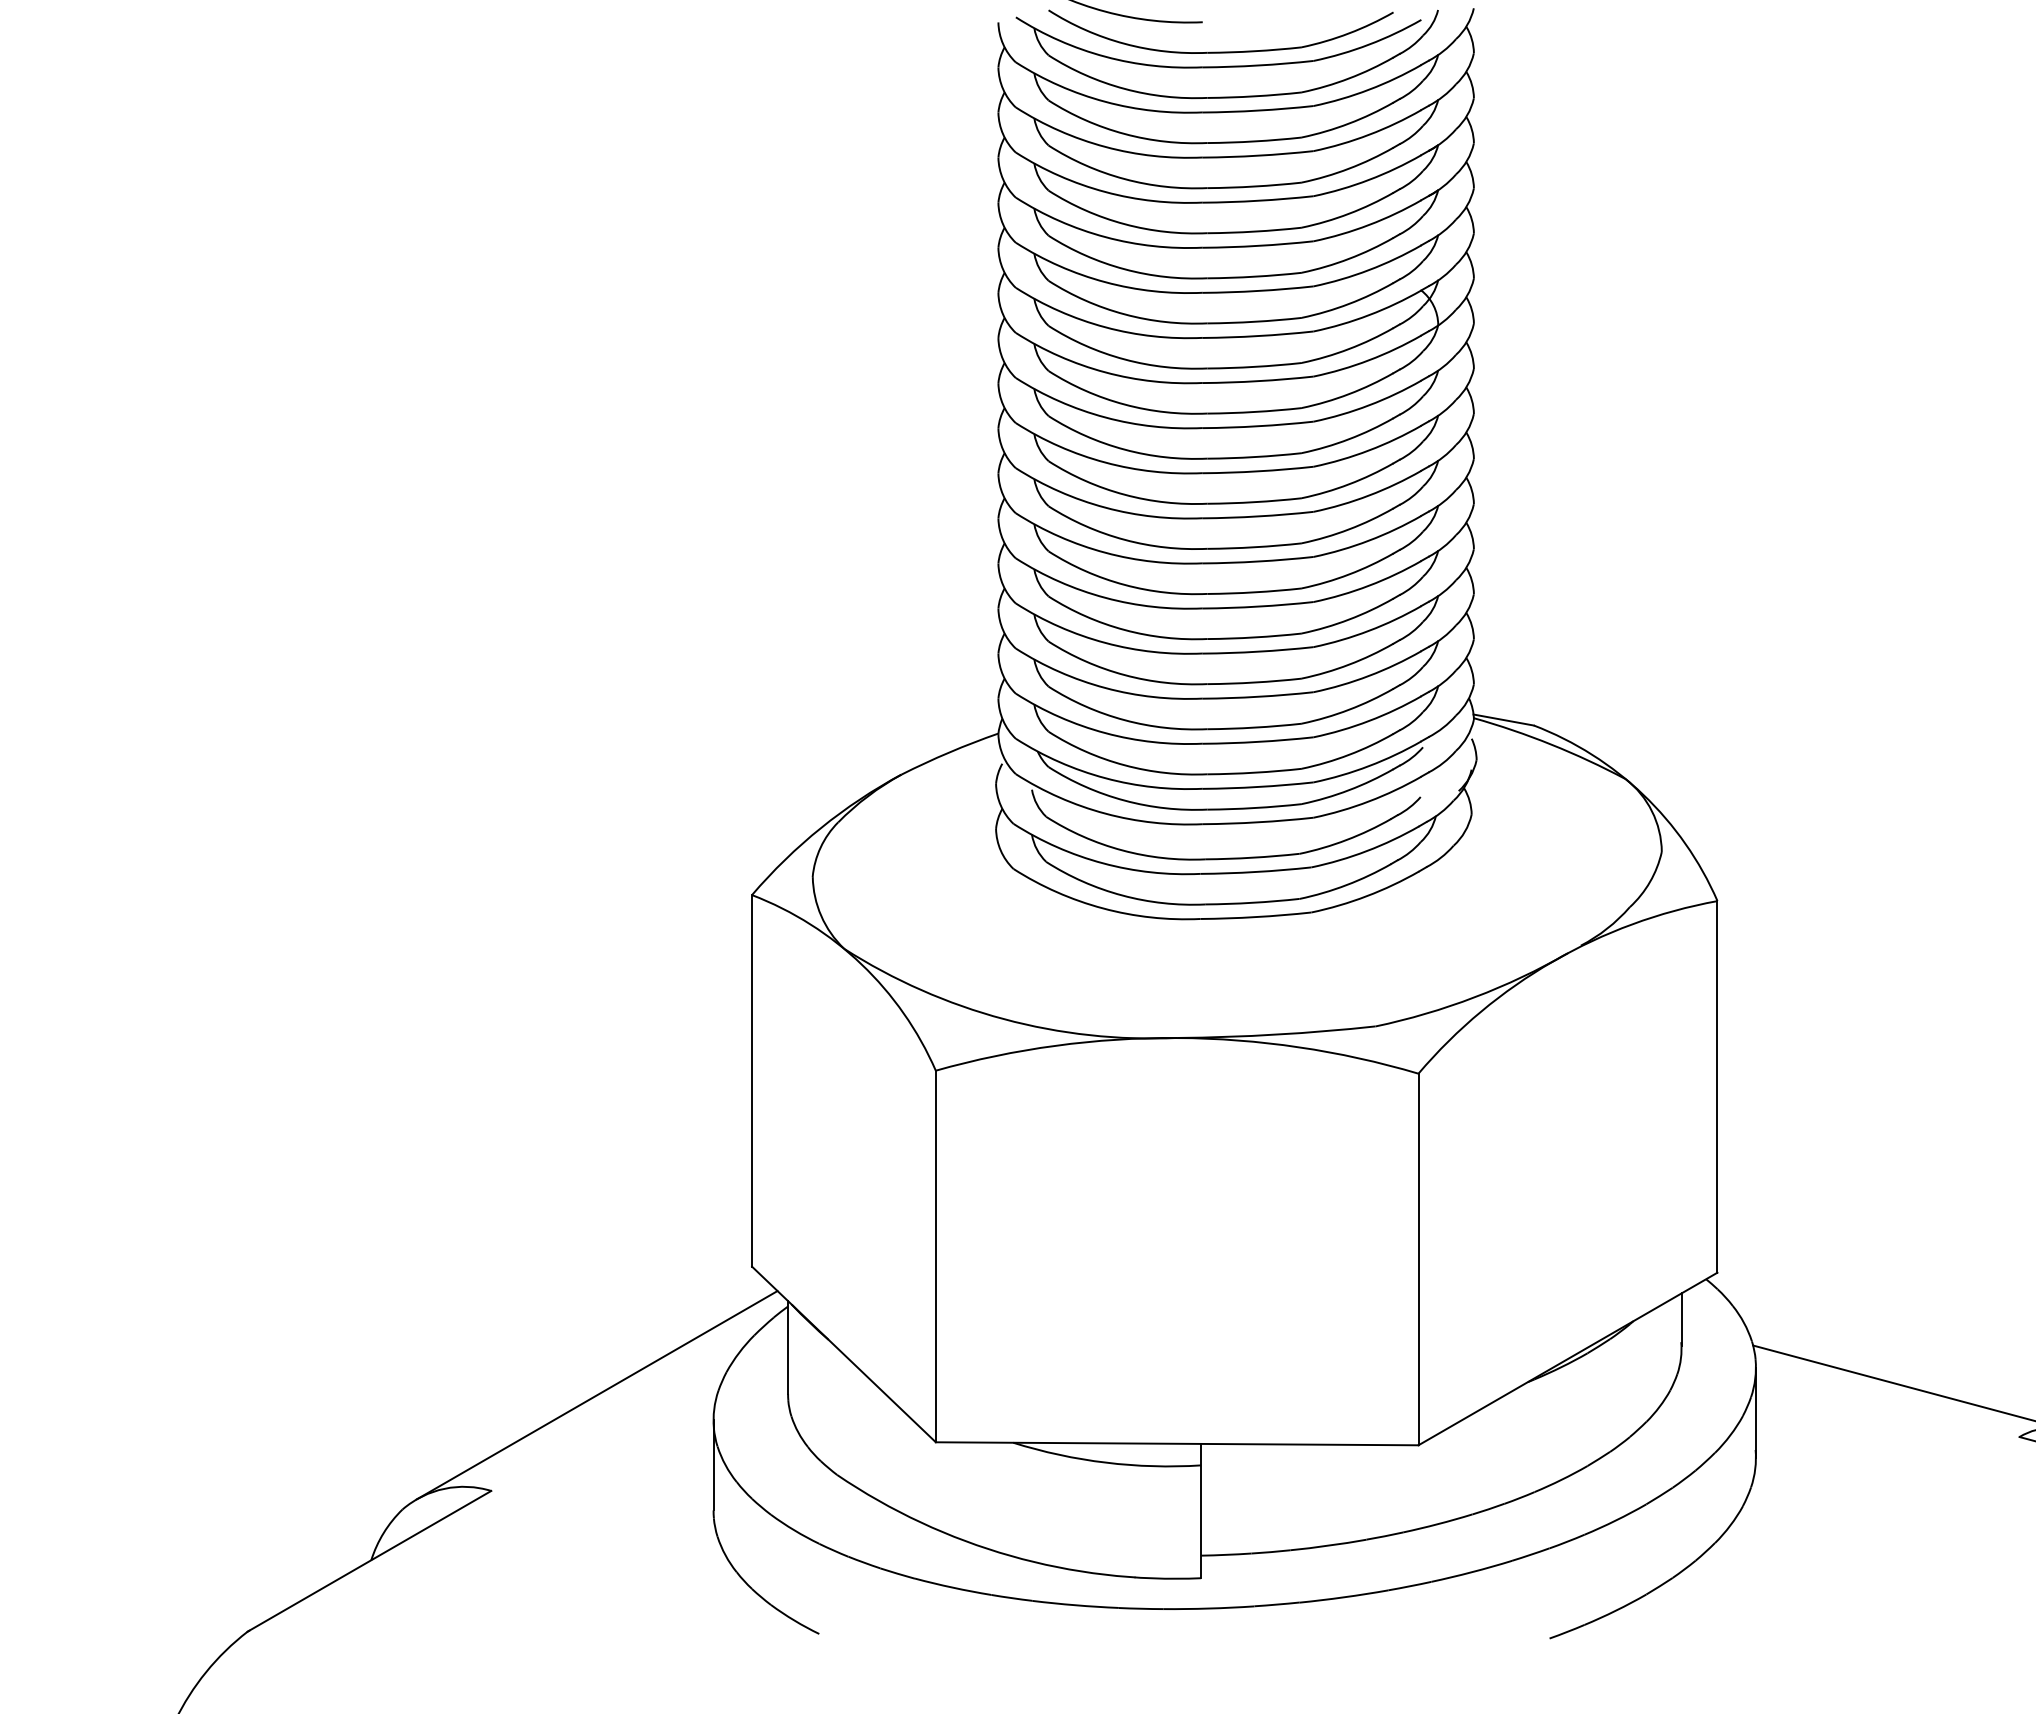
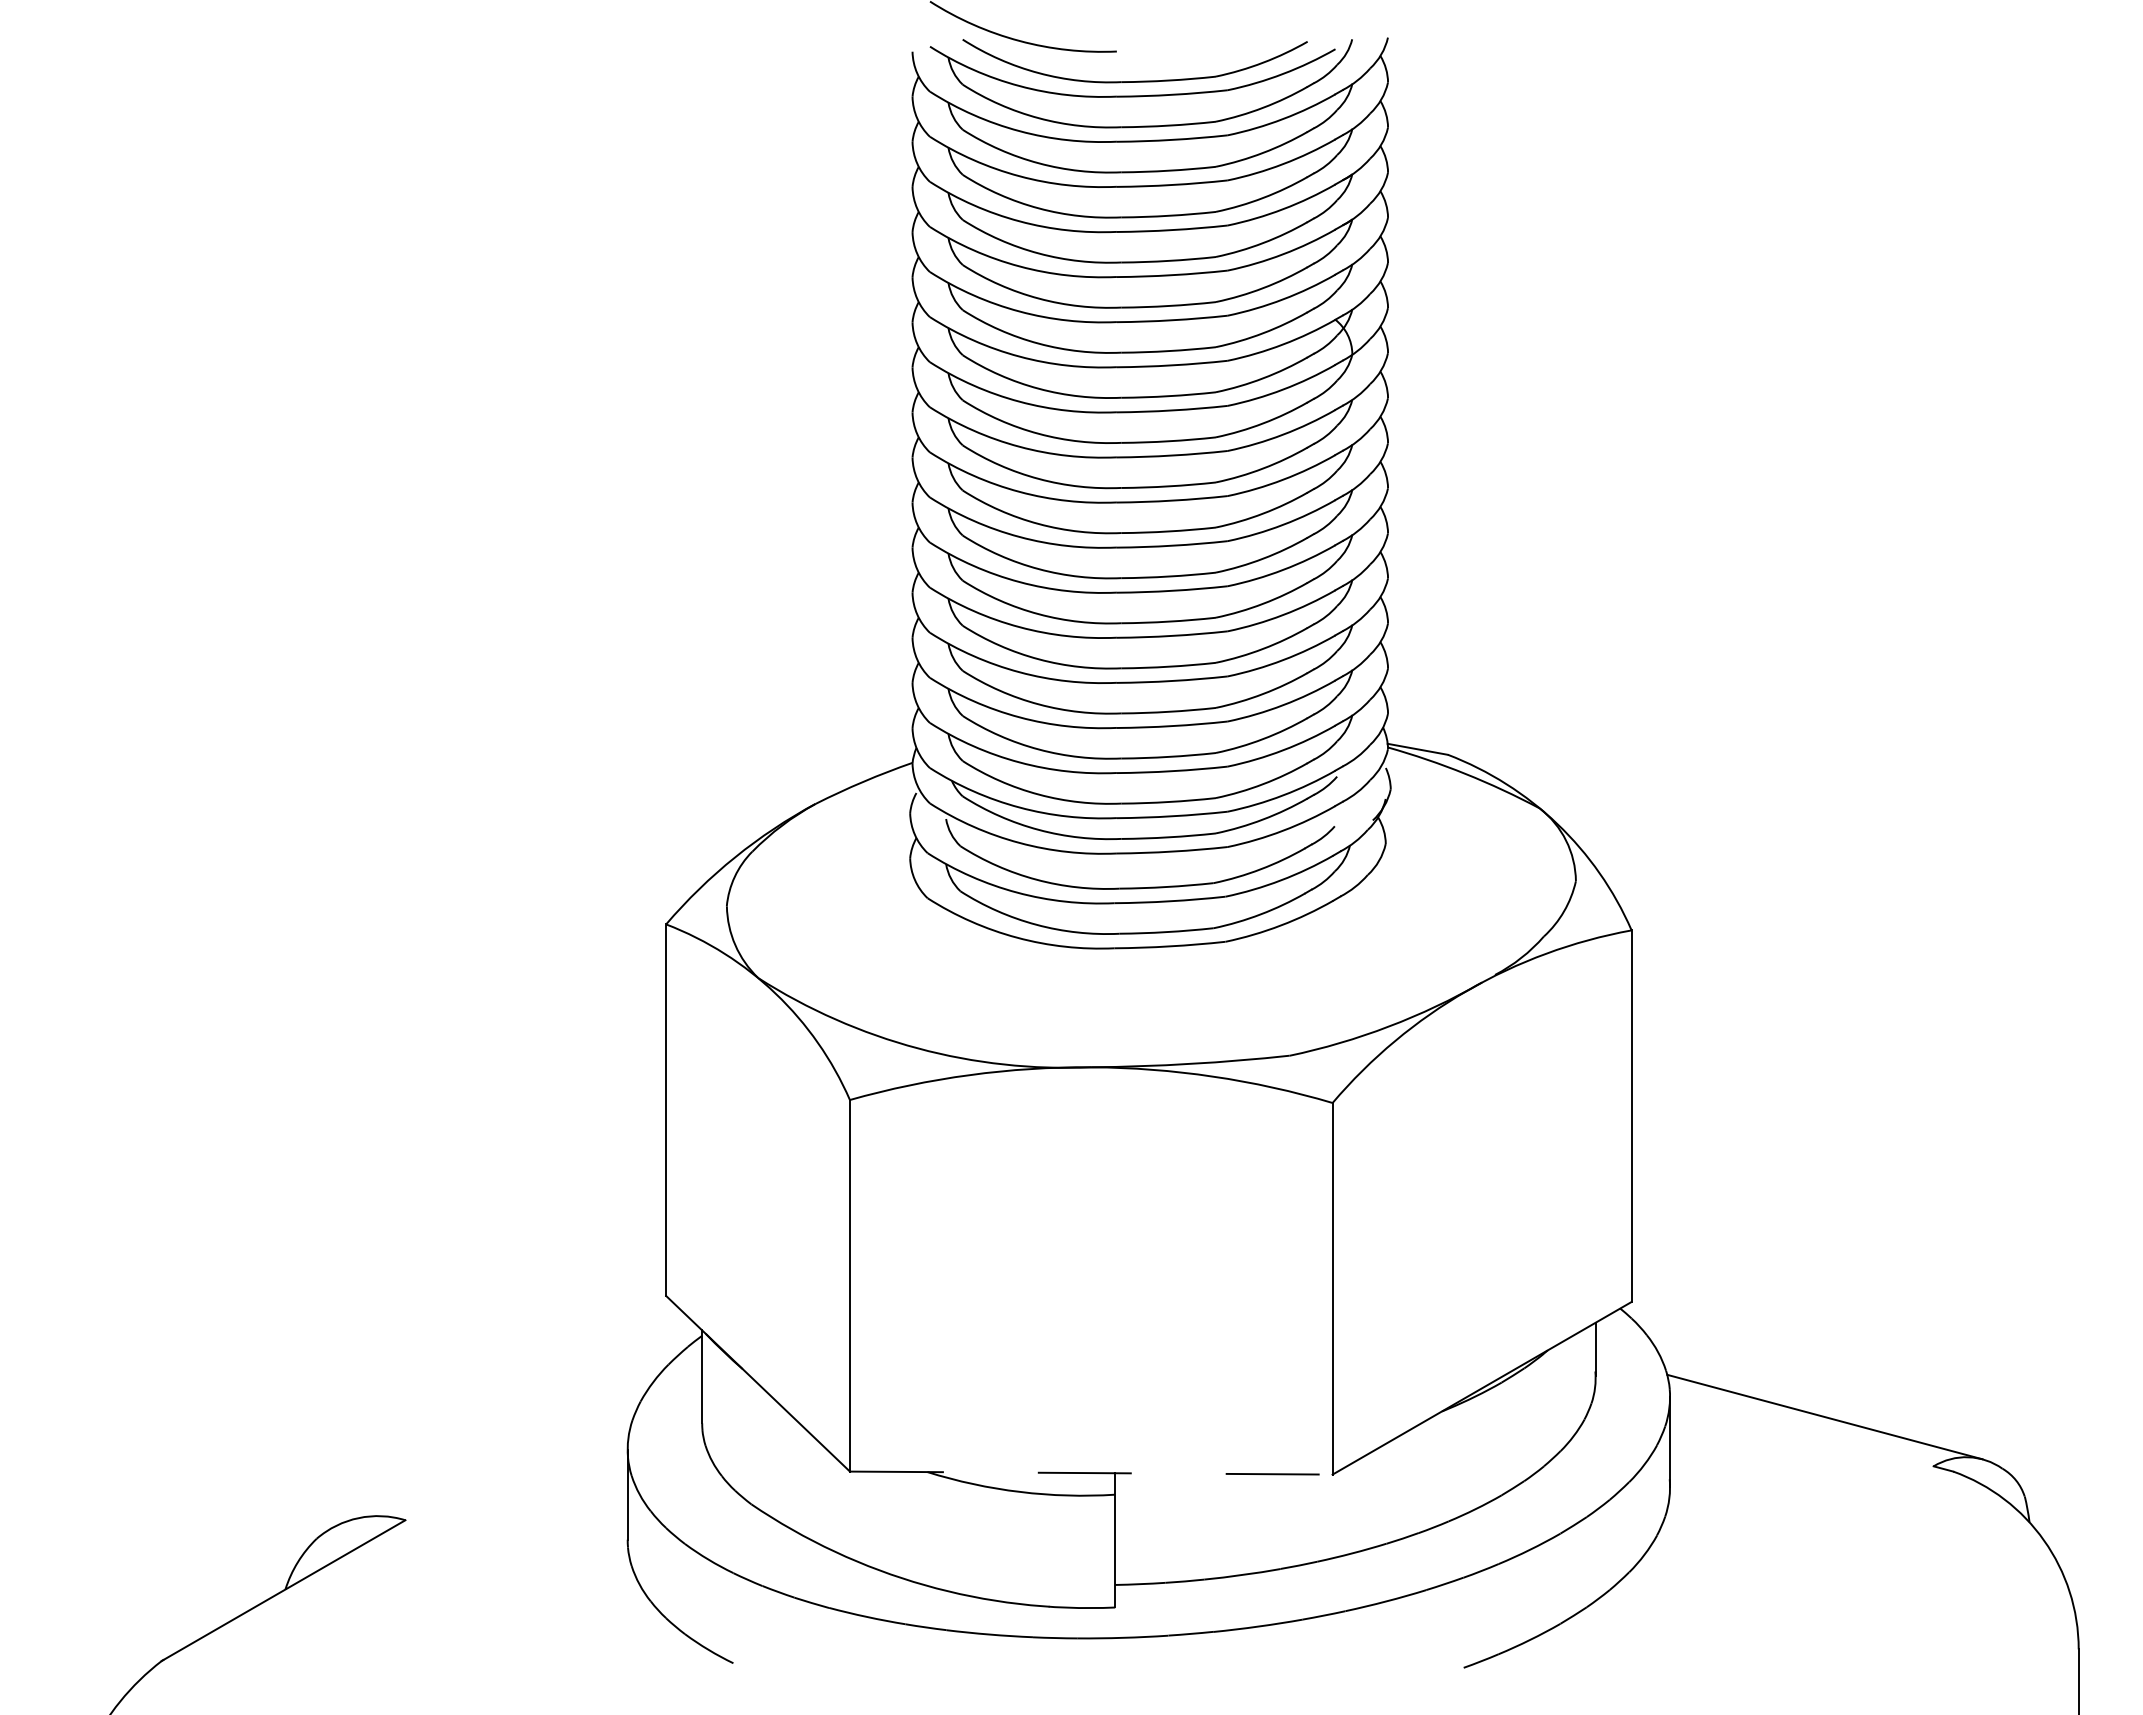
line: (596, 1395) -> (510, 1424), removed
line: (1177, 1444) -> (1091, 1473), solid -> dashed

